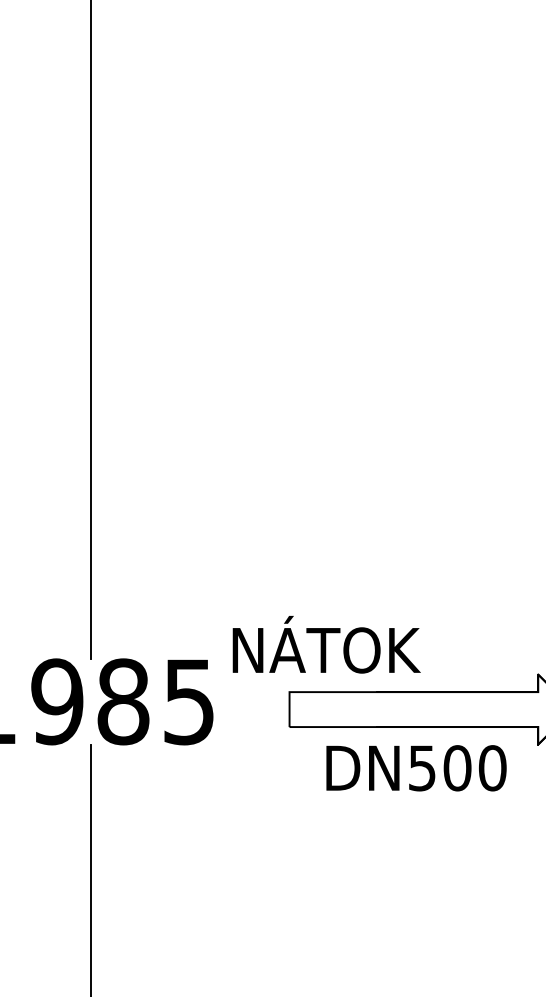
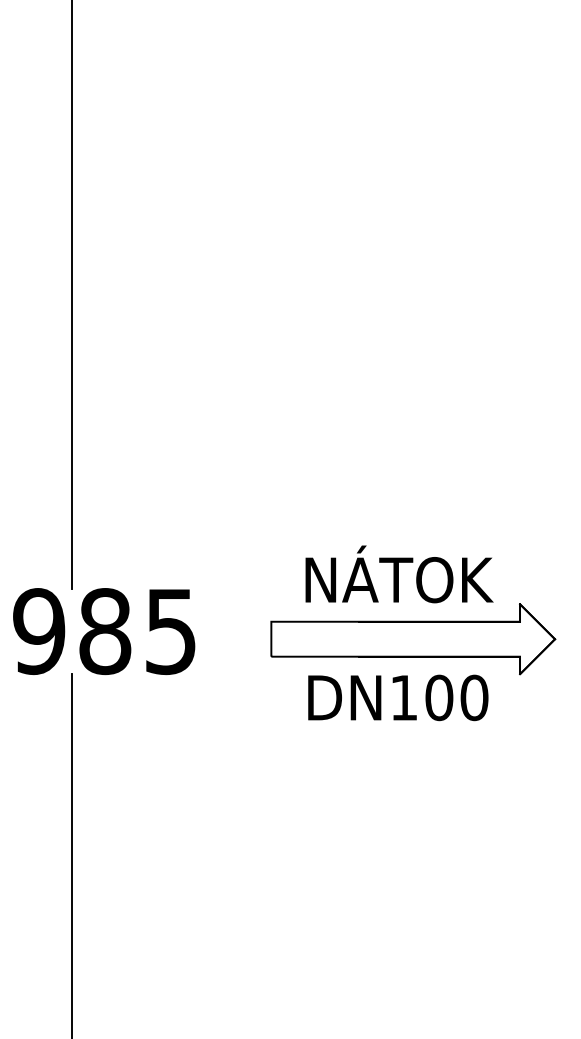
text: (326, 644) -> (399, 574), moved
text: (421, 768) -> (403, 698), DN500 -> DN100

